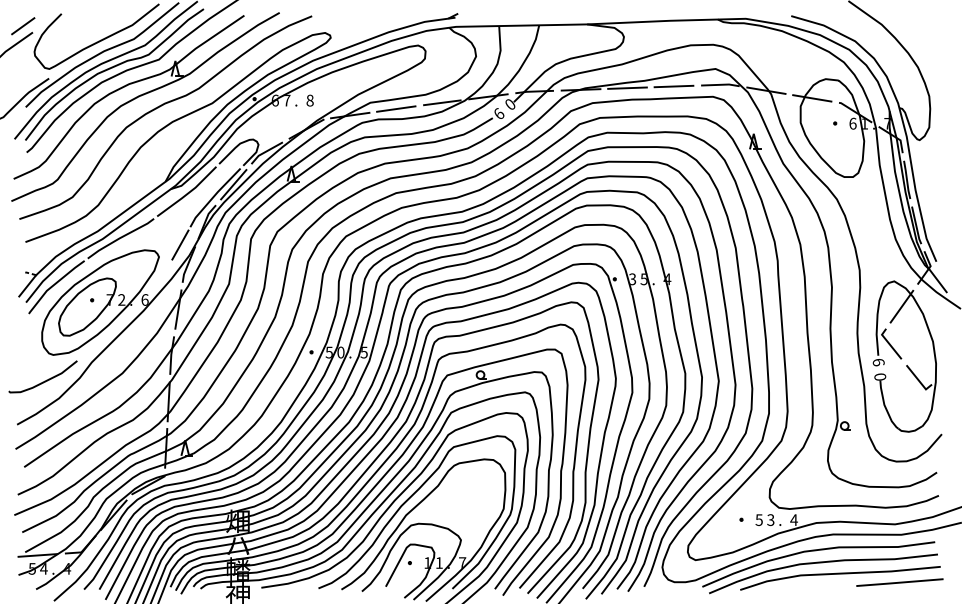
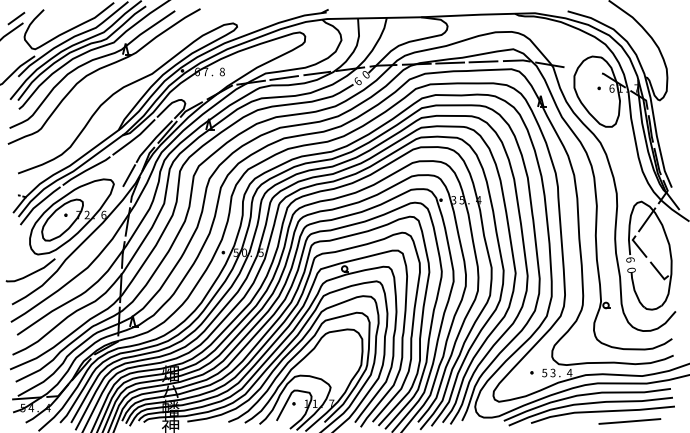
line: (812, 98) -> (582, 70), removed
curve: (160, 107) -> (114, 76), removed
line: (899, 582) -> (629, 421), moved

